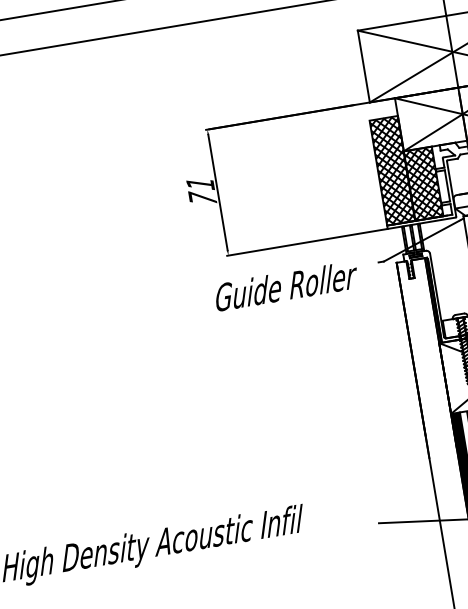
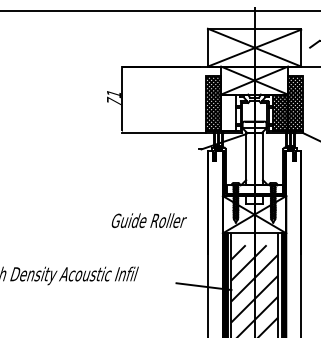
hatch: (423, 182) -> (228, 112), removed
text: (284, 286) -> (148, 220), moved

